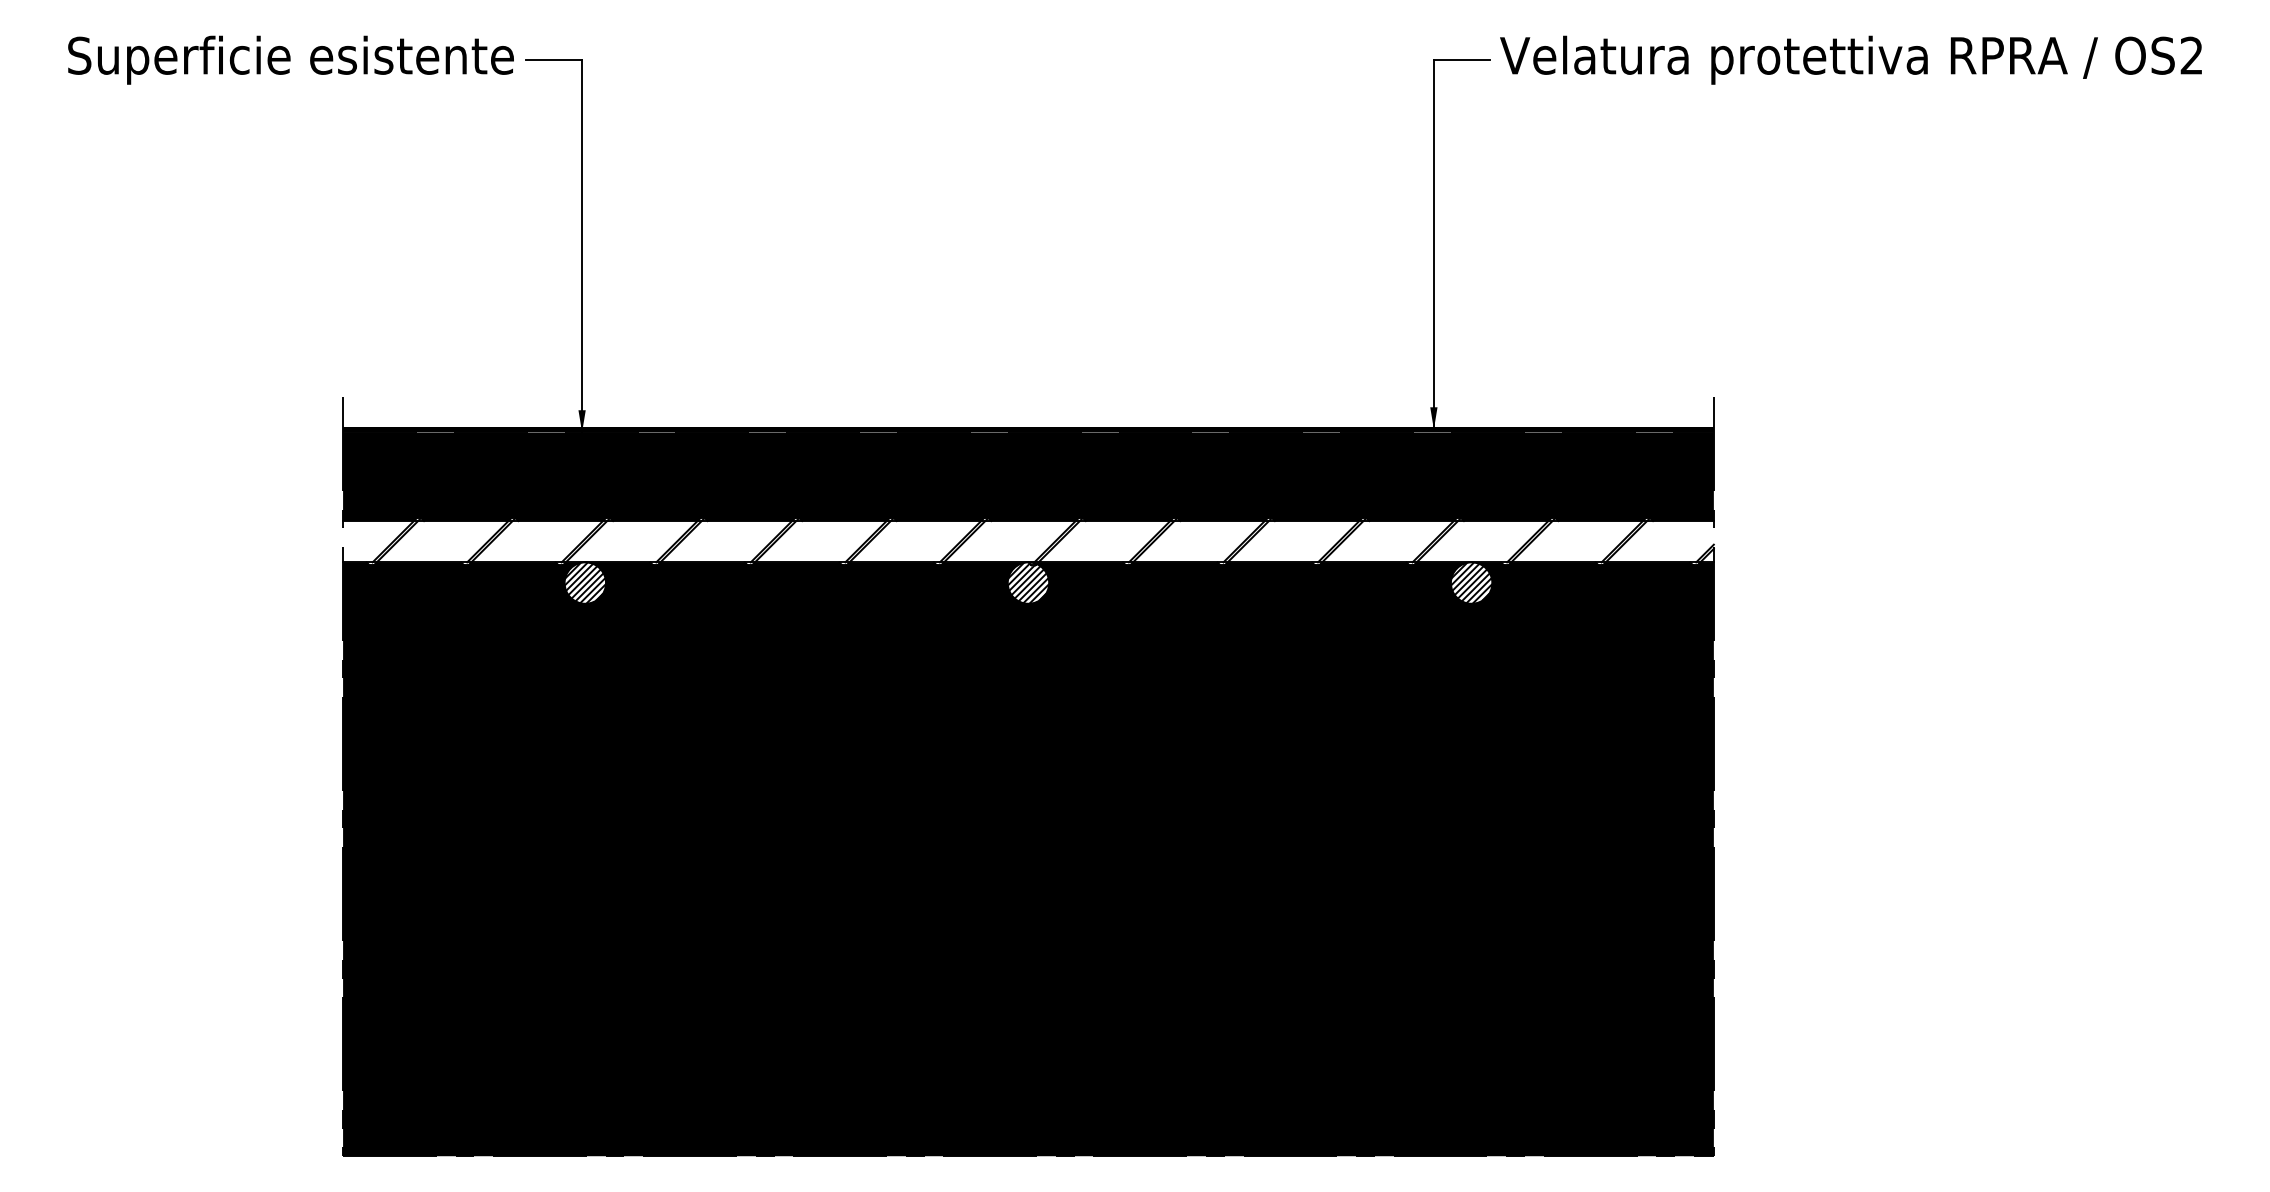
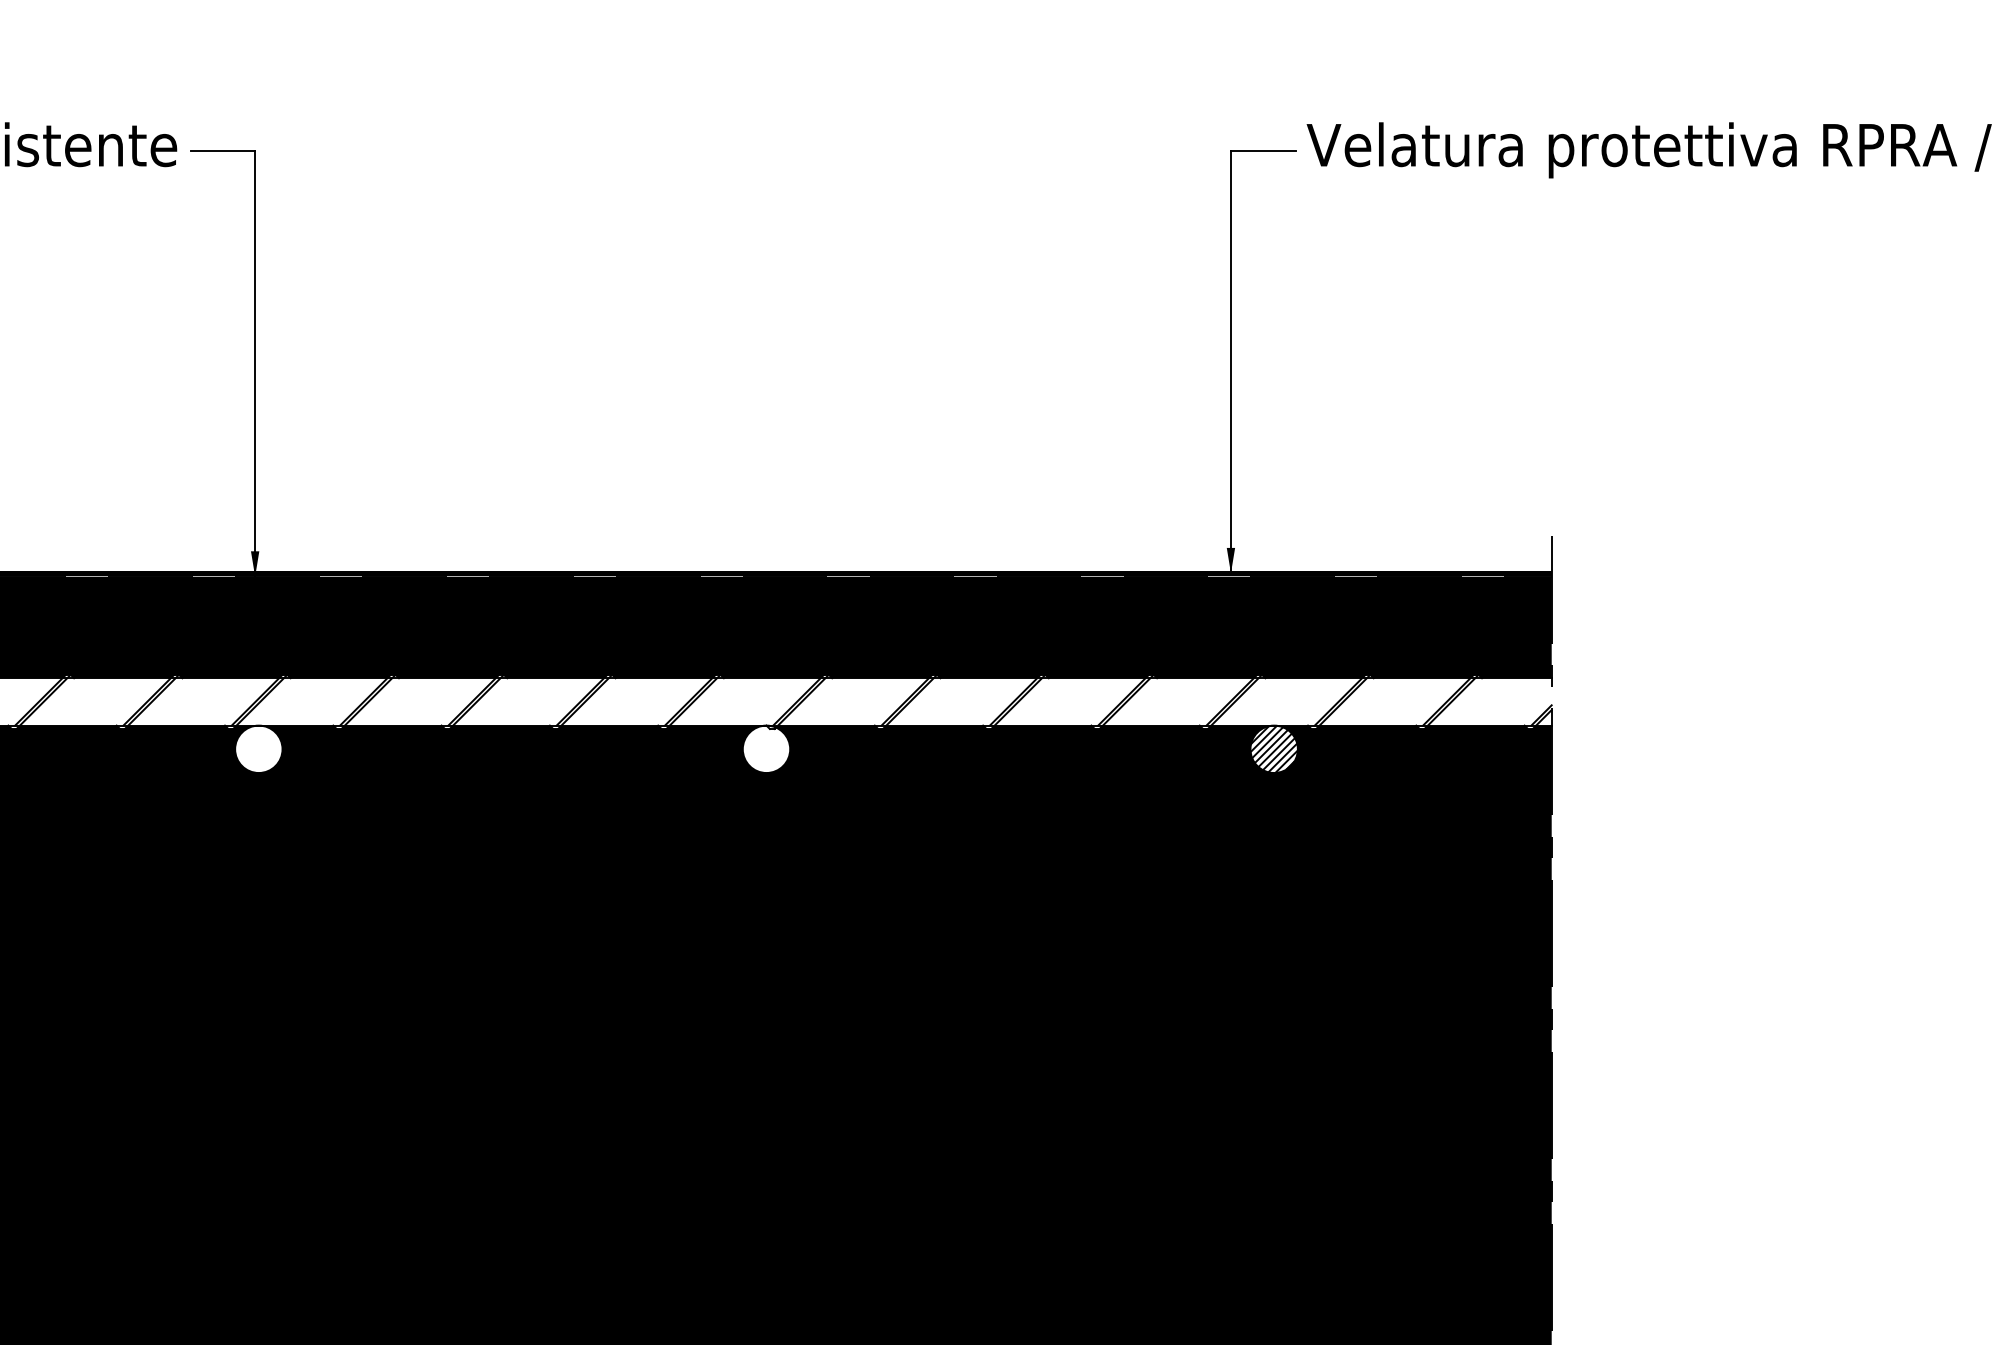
hatch: (584, 582) -> (257, 748), removed
hatch: (1028, 582) -> (766, 748), removed

